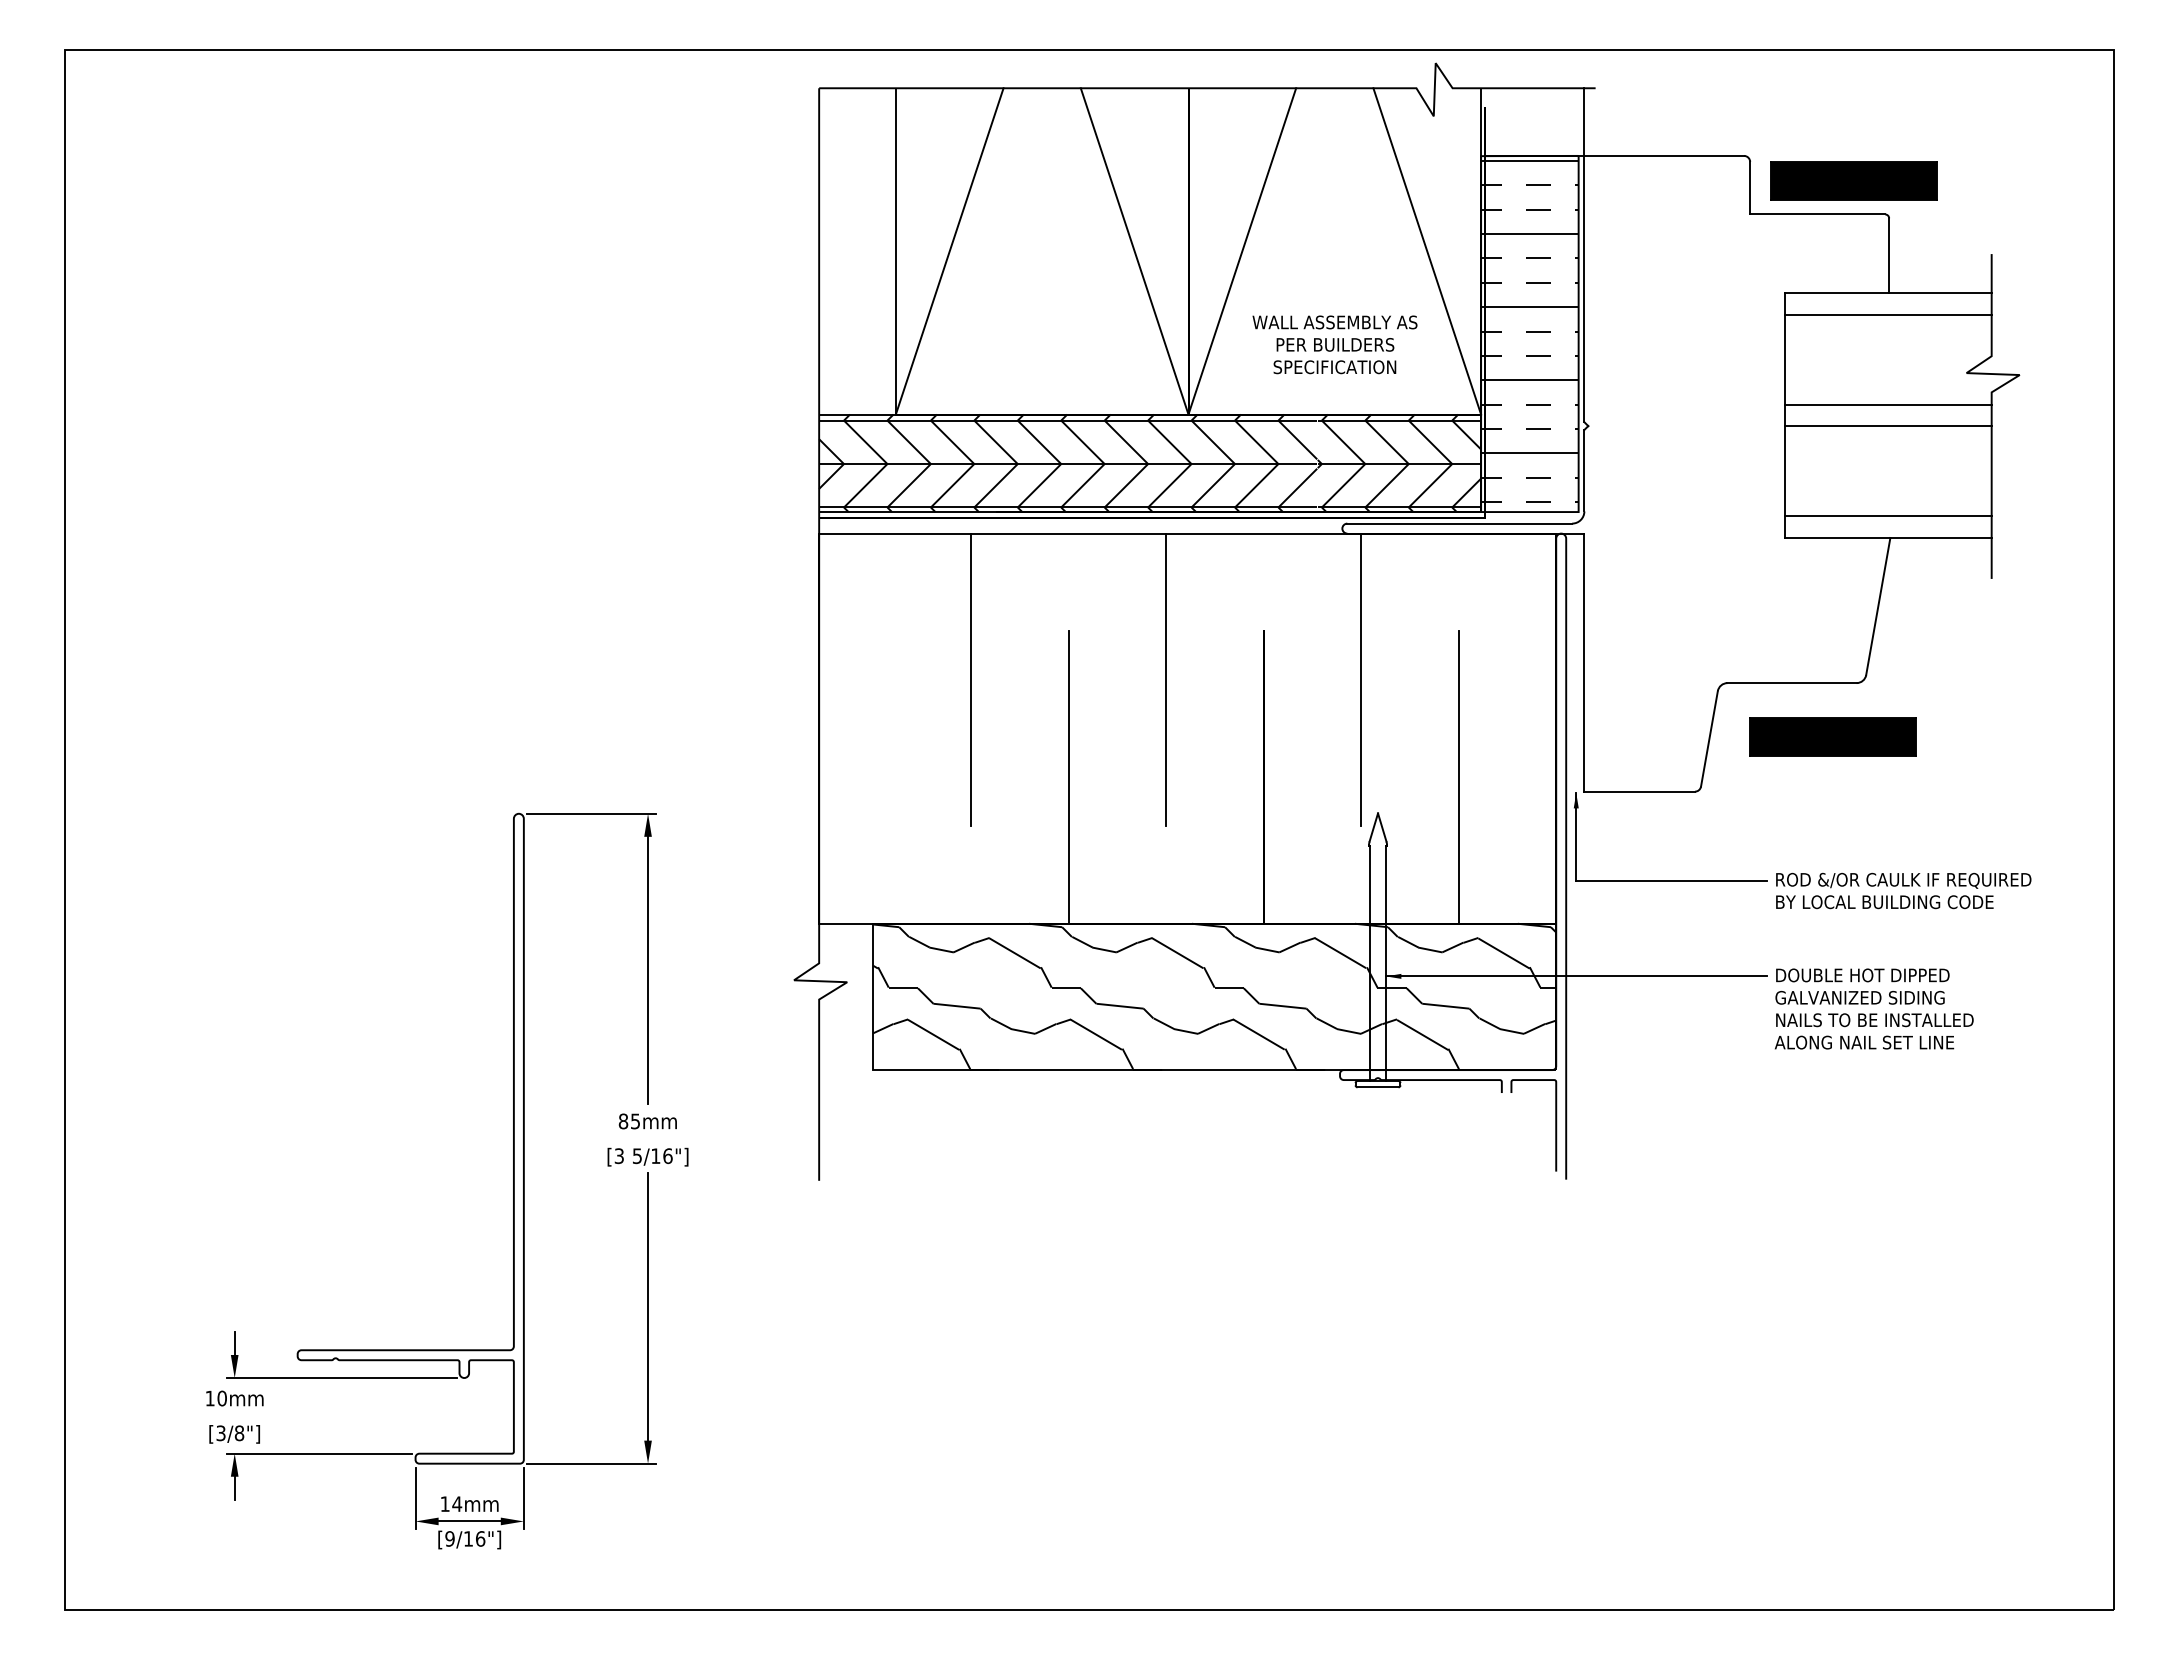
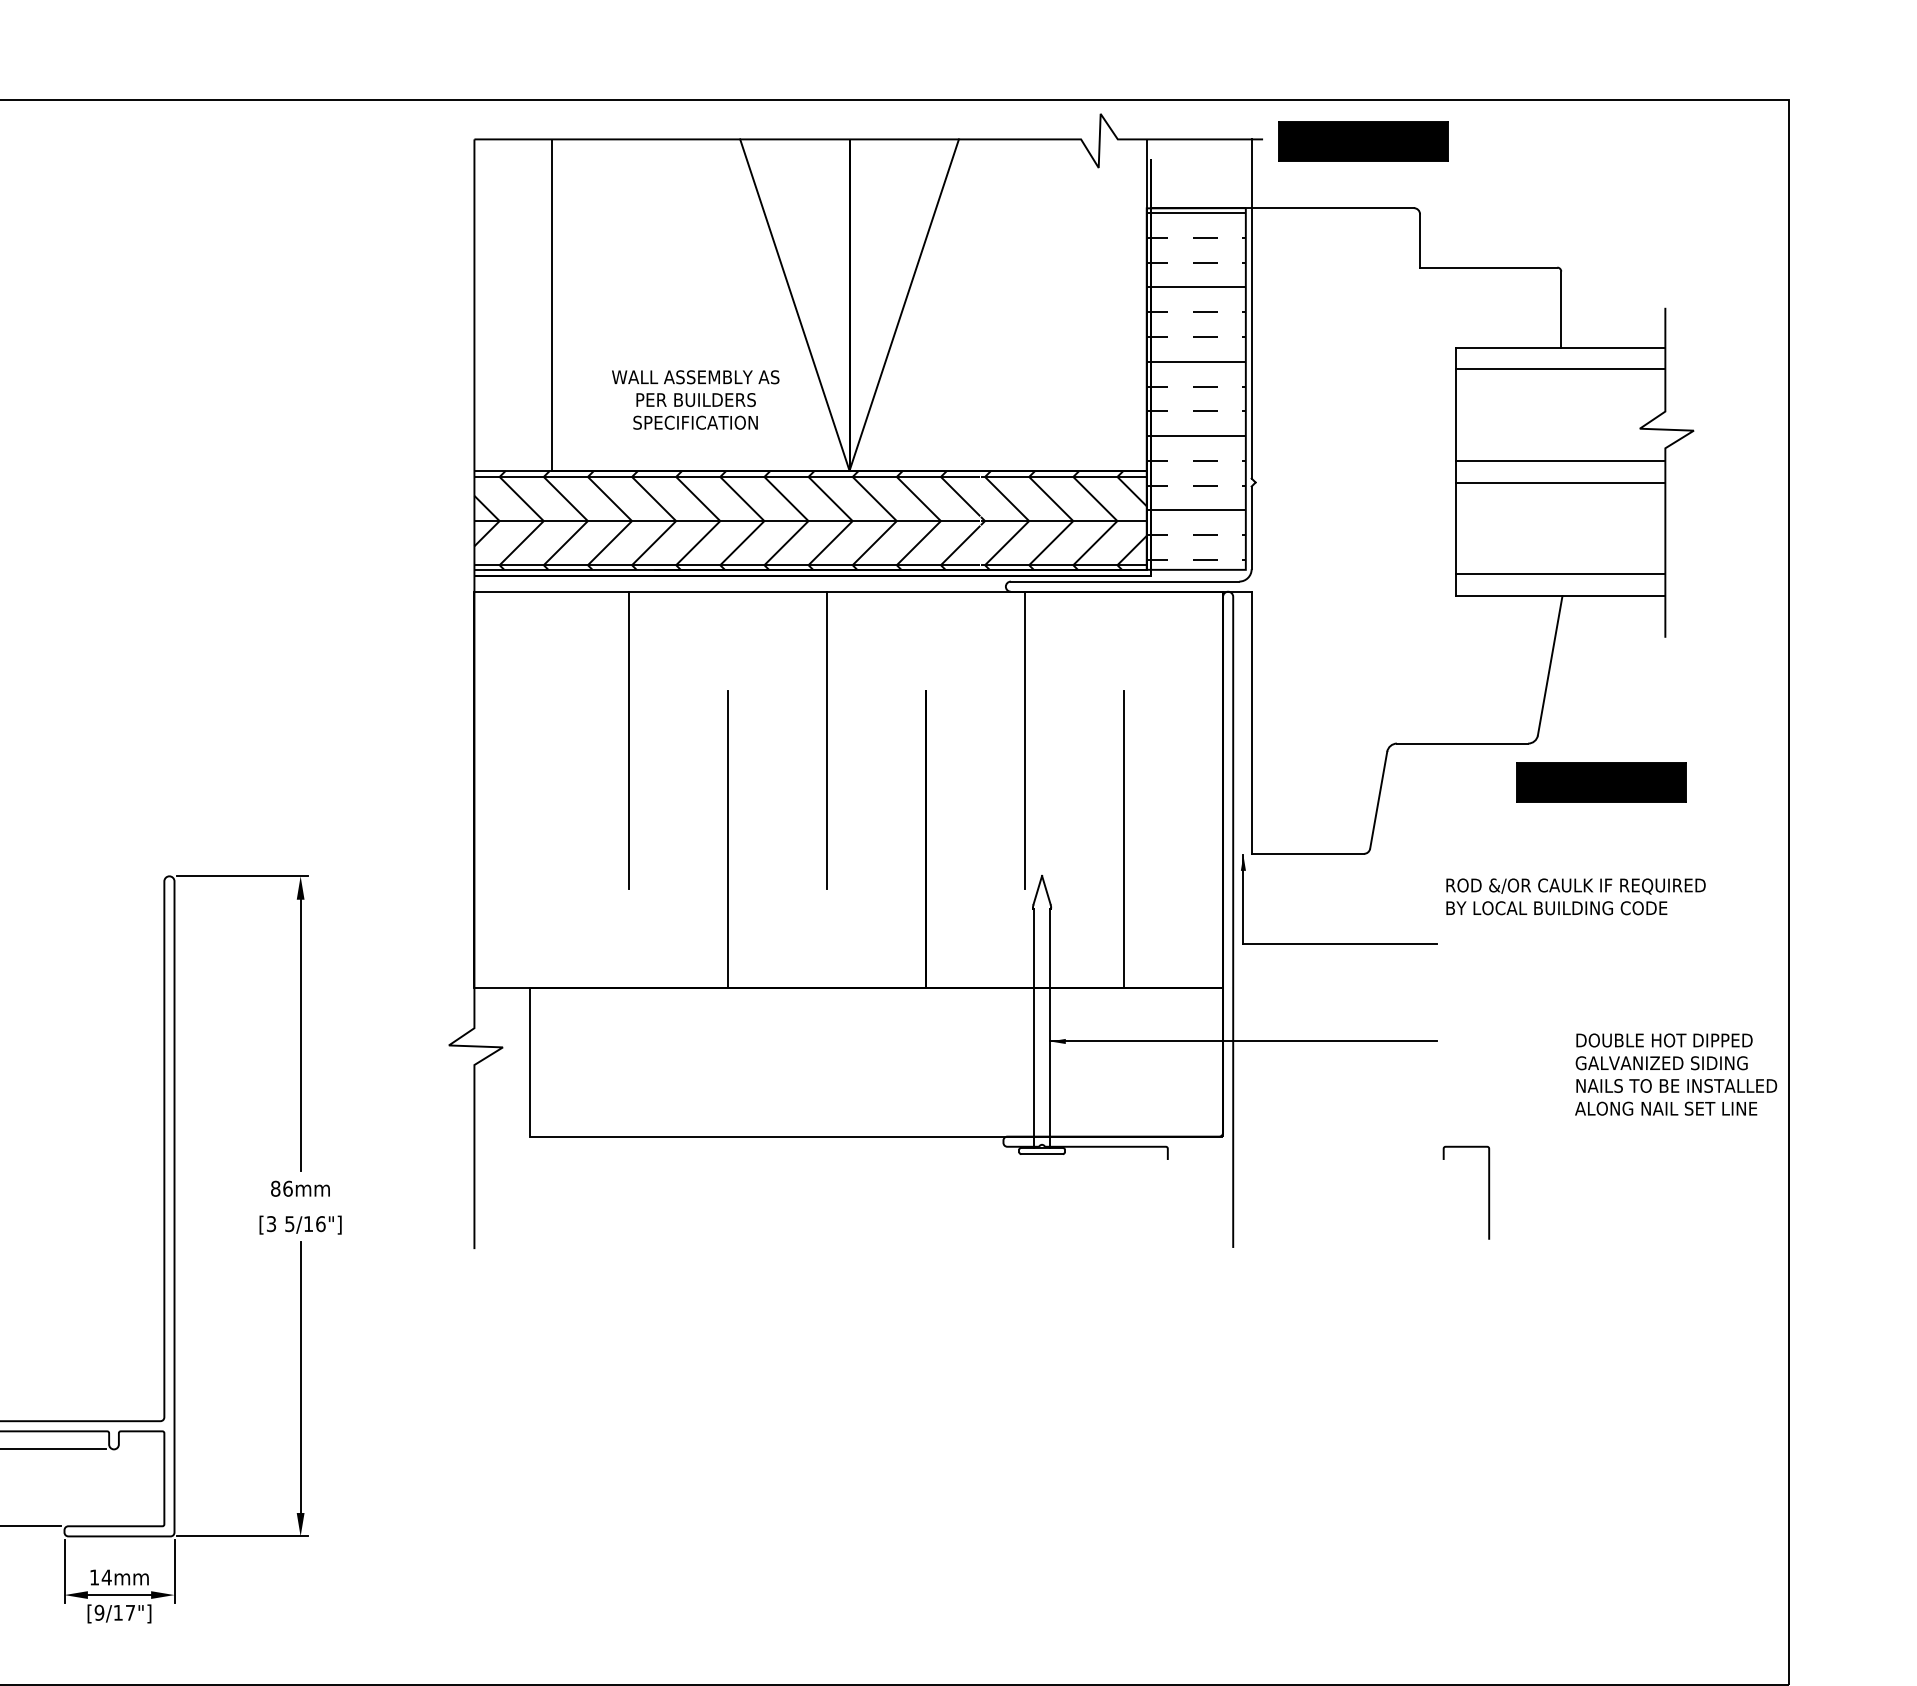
part: (1853, 180) -> (1362, 140), moved
line: (949, 251) -> (606, 305), removed
line: (1427, 251) -> (1092, 305), removed
text: (1334, 344) -> (695, 399), moved
part: (1832, 736) -> (1601, 781), moved
text: (1903, 890) -> (1575, 896), moved
hatch: (1214, 996) -> (875, 1061), removed
text: (1874, 1008) -> (1676, 1074), moved
text: (635, 1121) -> (287, 1188), 85mm -> 86mm
curve: (1555, 1125) -> (1488, 1192), moved
text: (480, 1538) -> (130, 1612), [9/16"] -> [9/17"]

